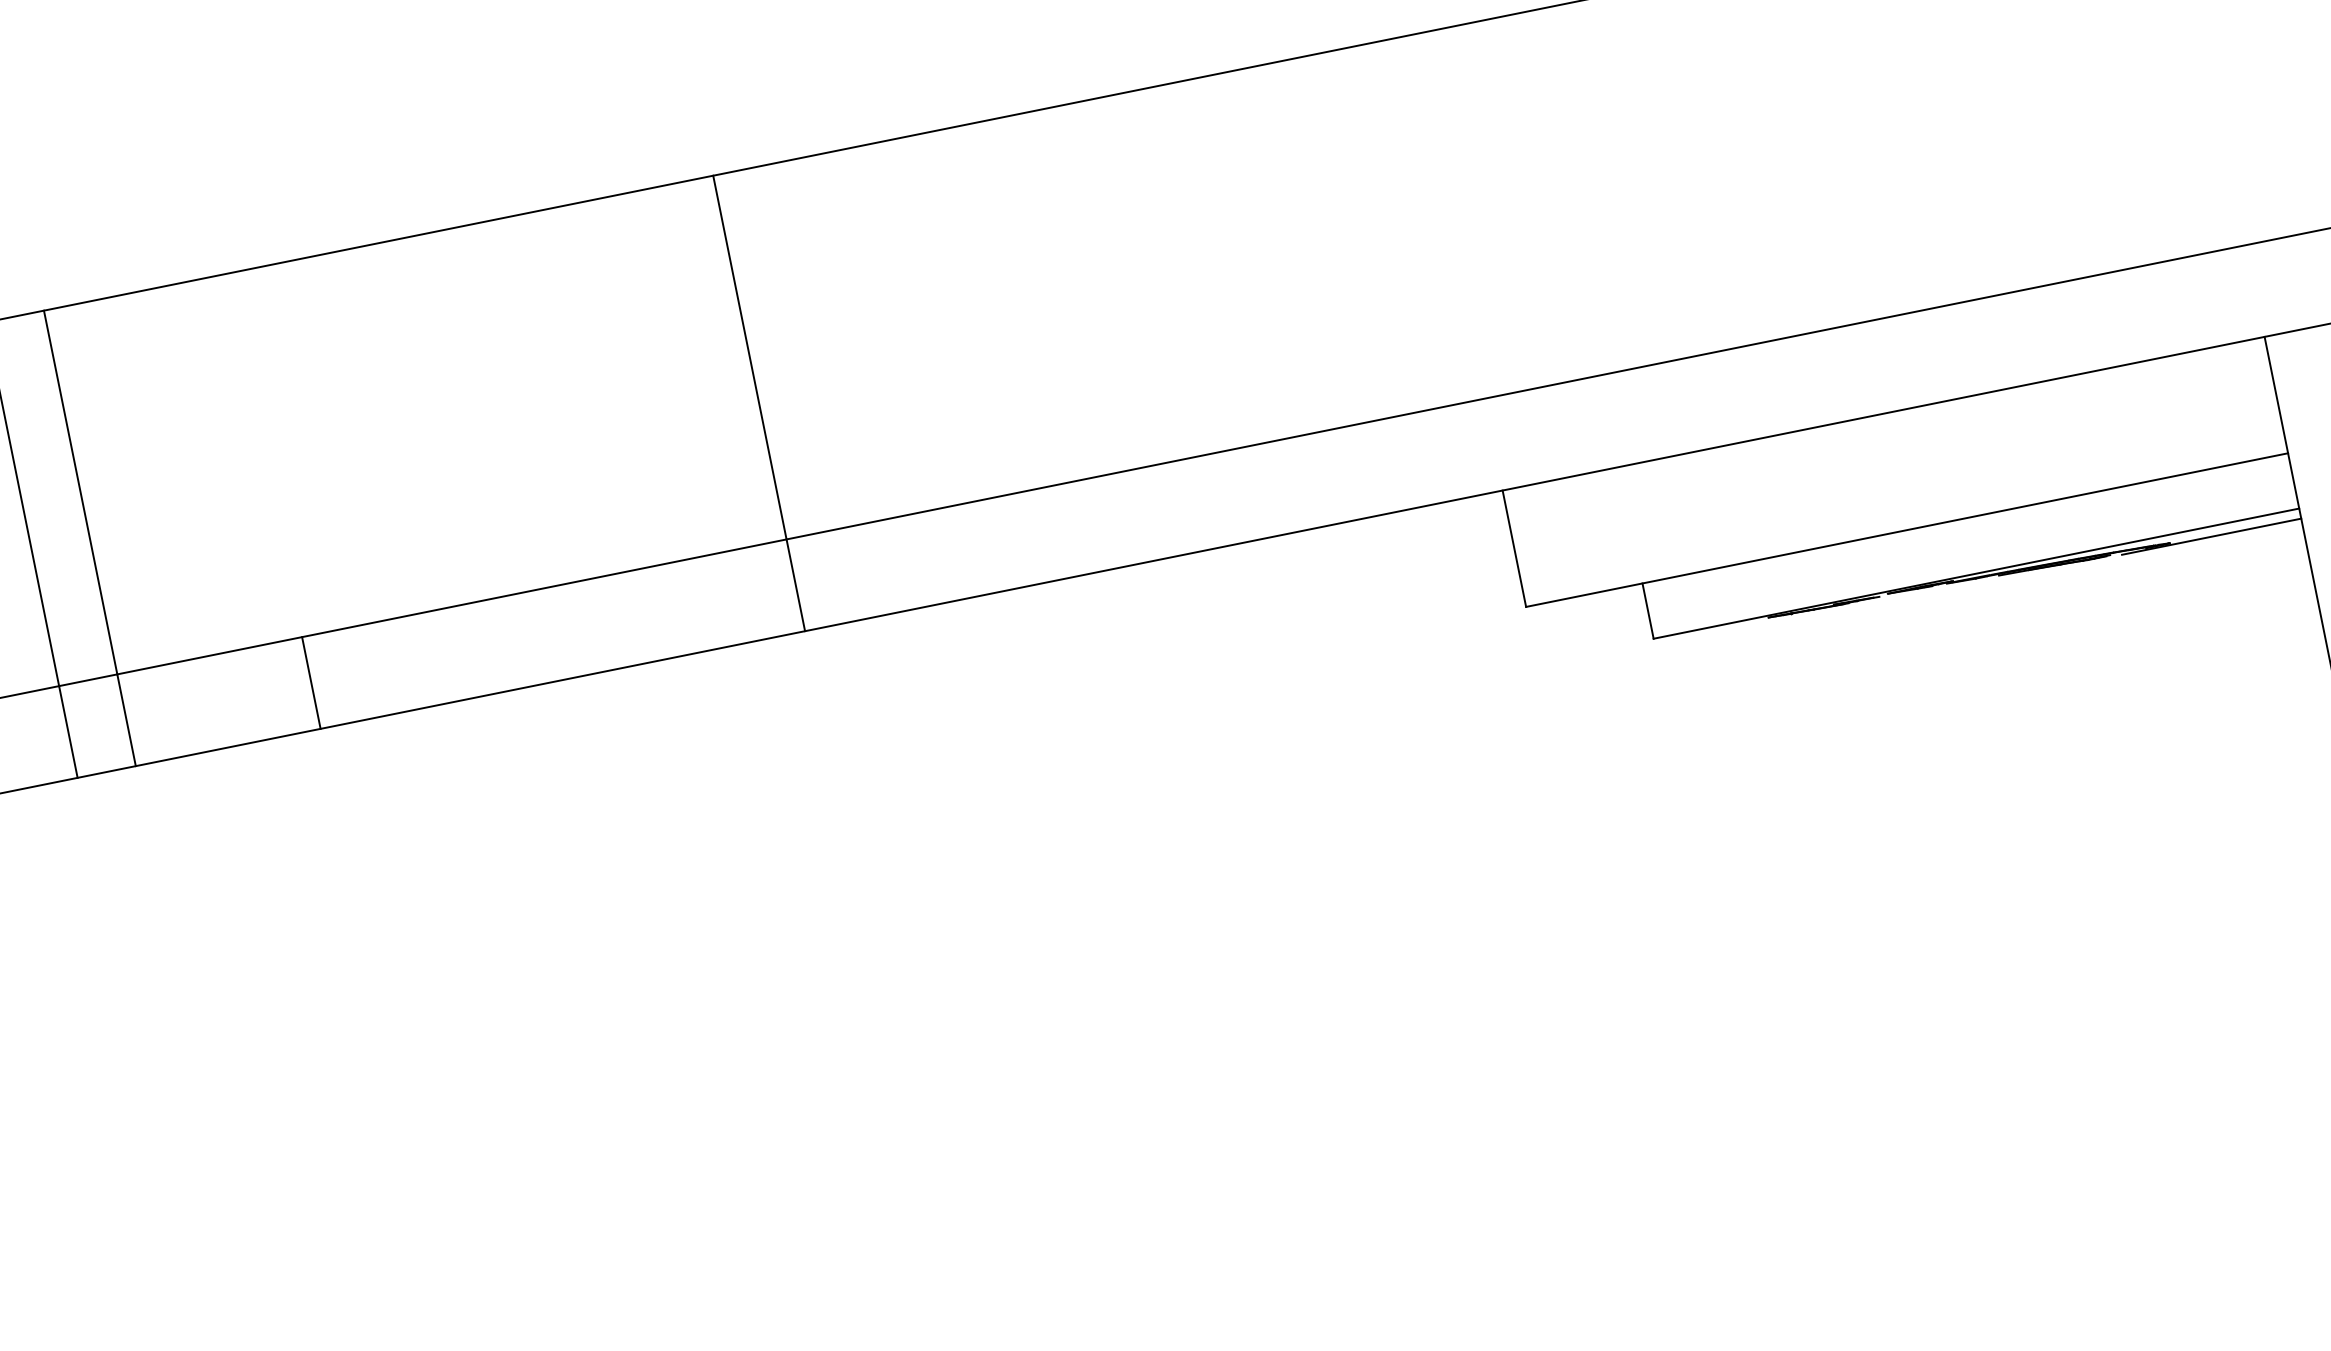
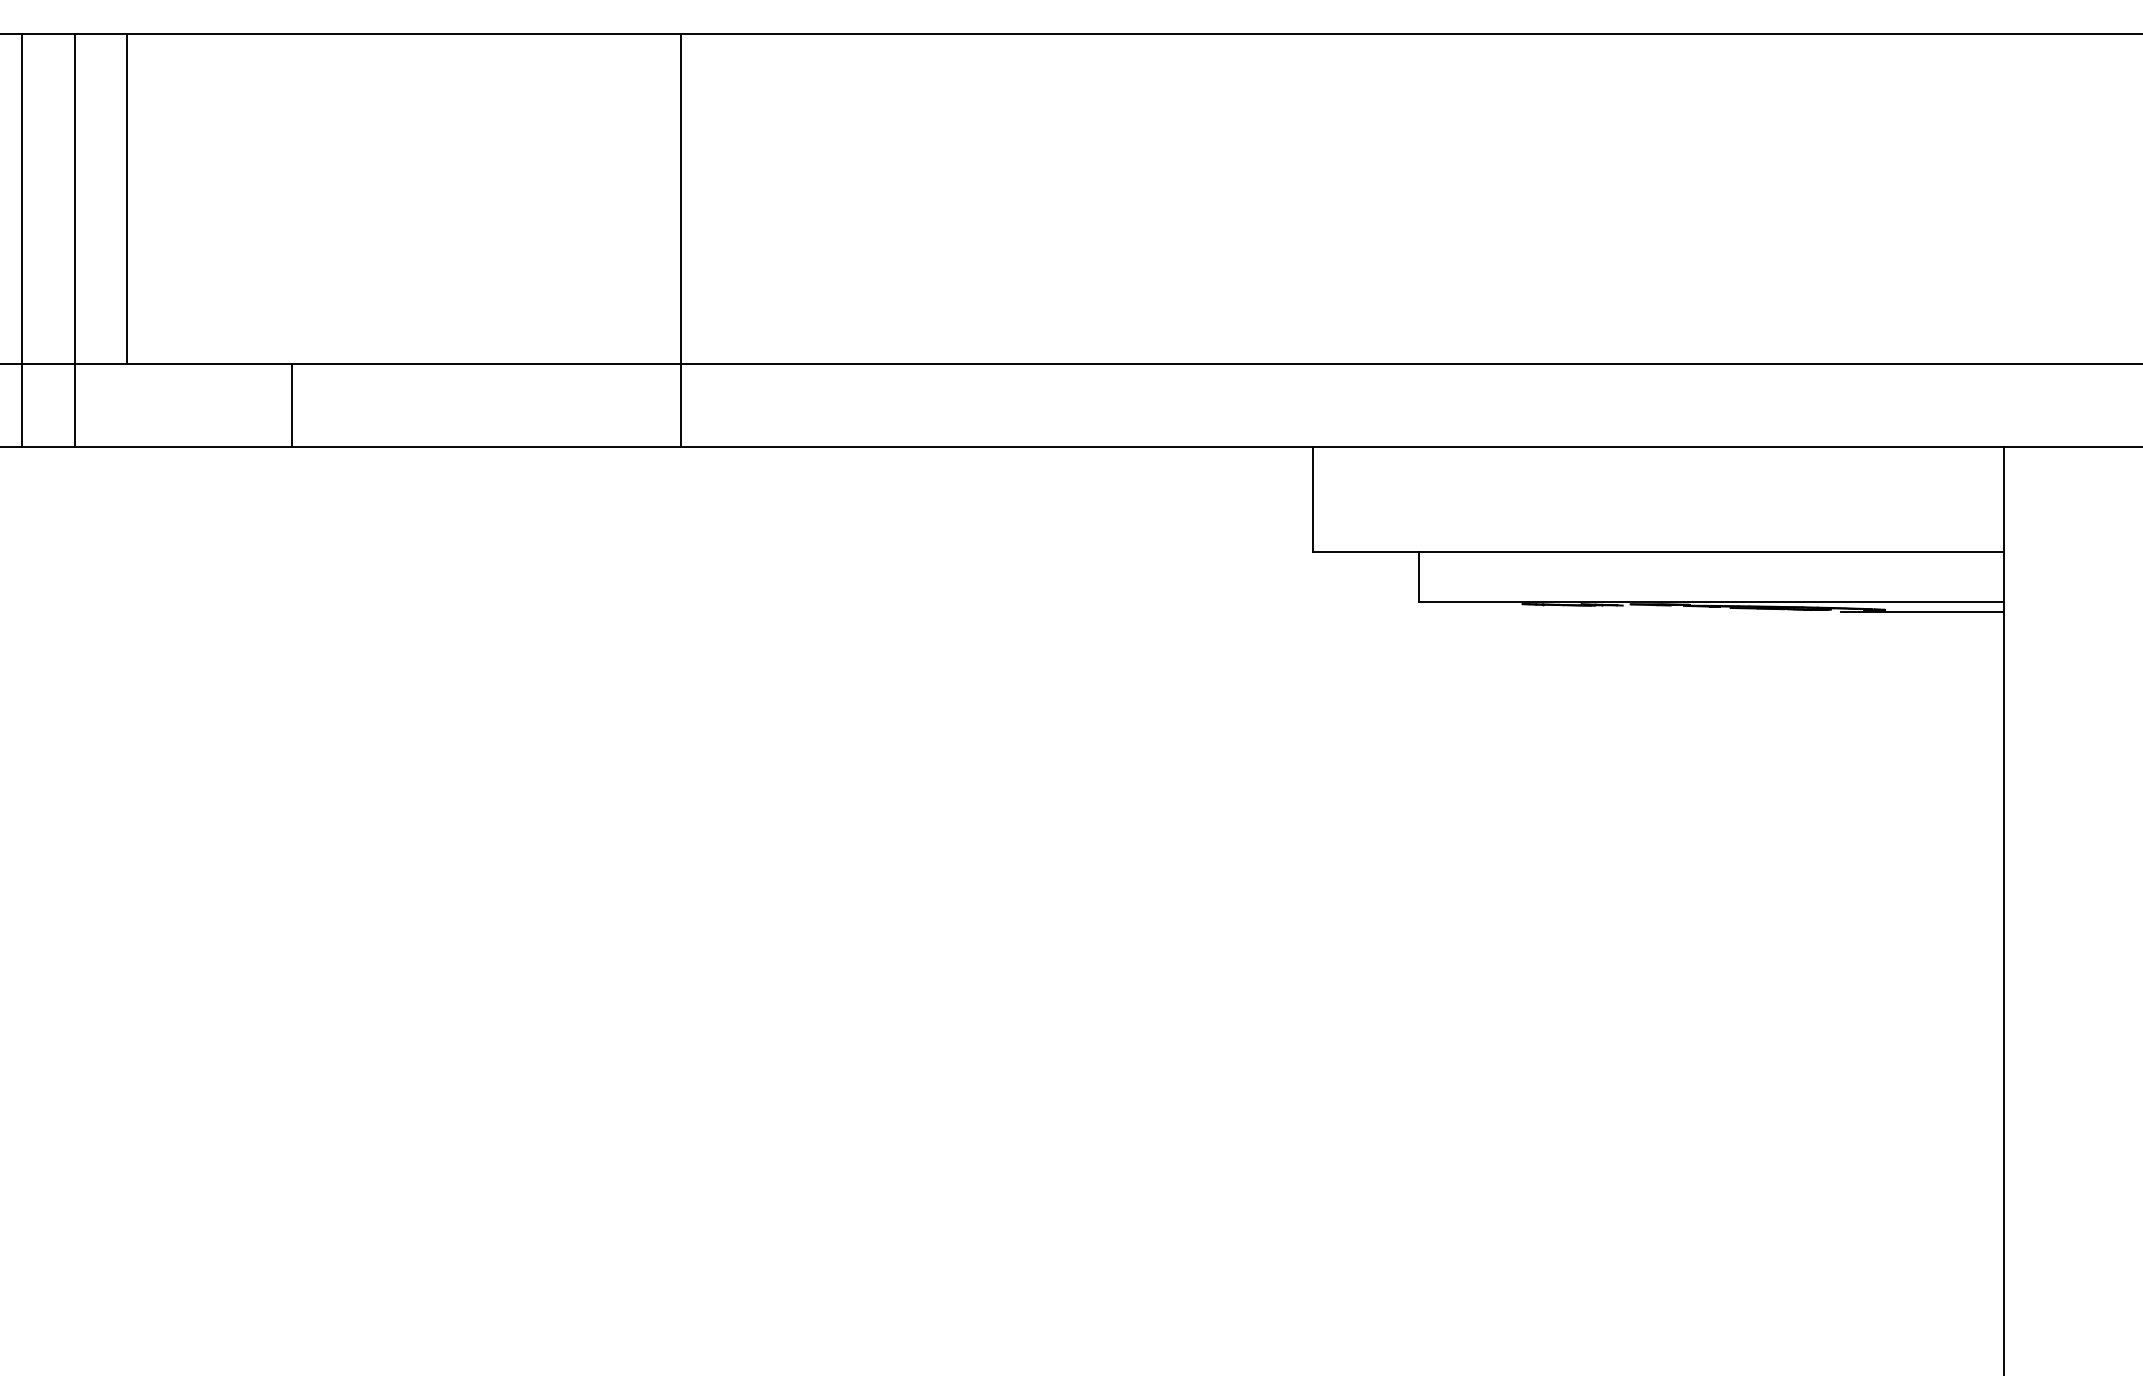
line: (139, 480) -> (127, 198), added
line: (311, 682) -> (292, 404), moved

